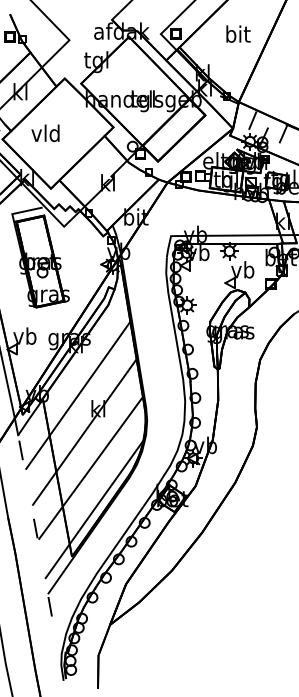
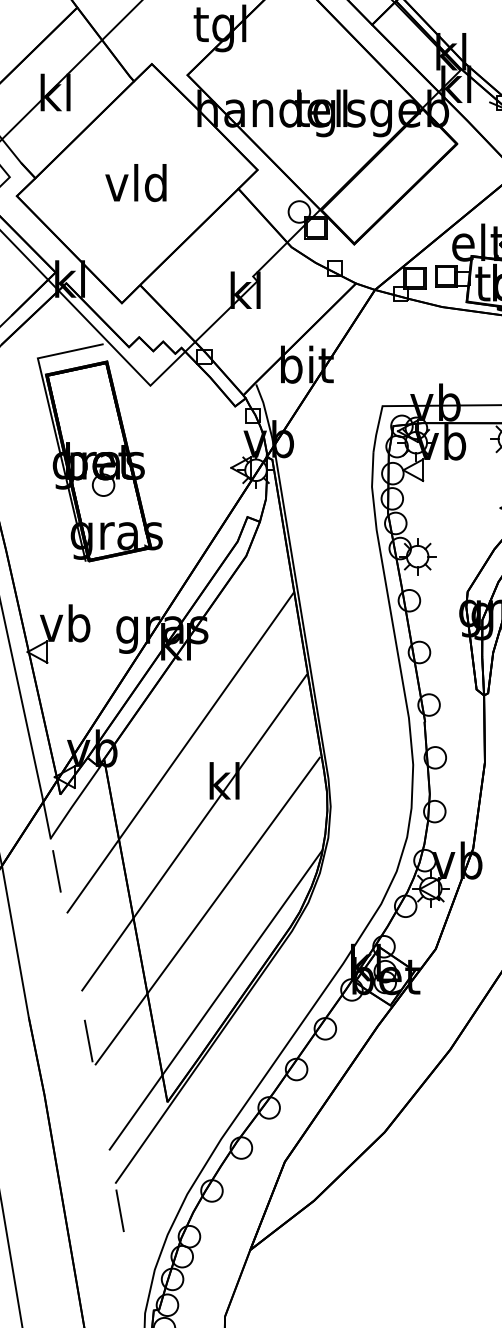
text: (45, 132) -> (135, 181), moved

